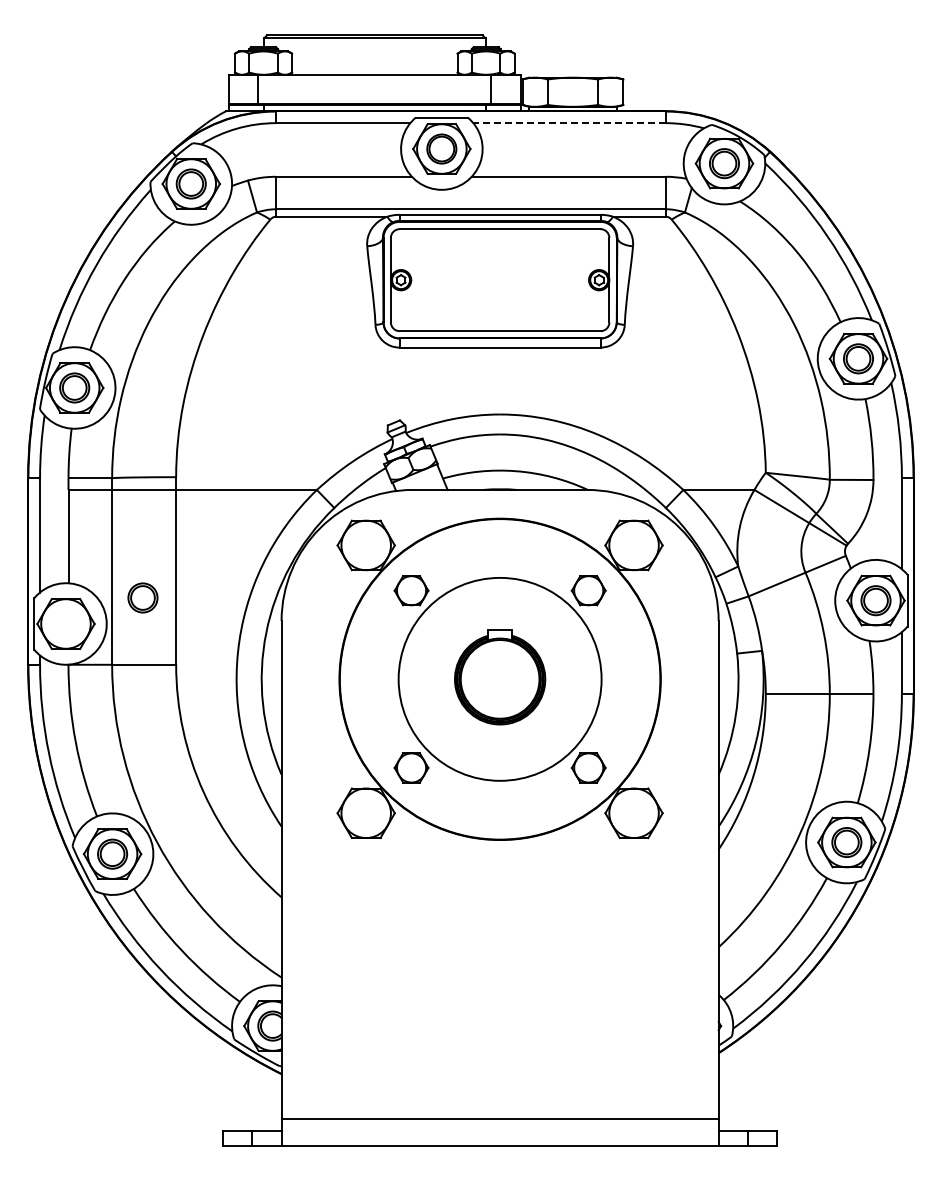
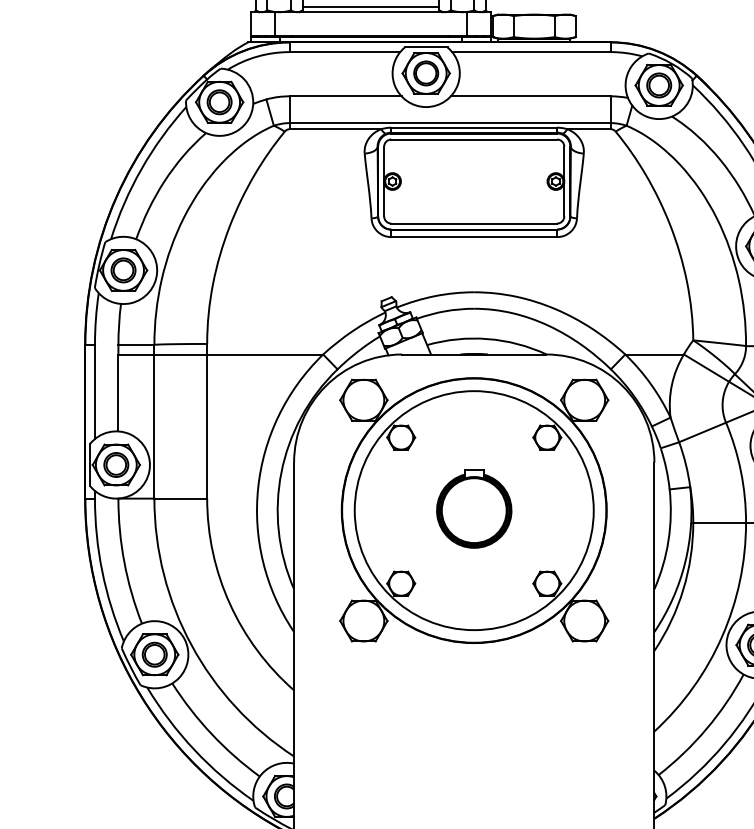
line: (374, 68) -> (370, 7), added
line: (569, 123) -> (531, 52), dashed -> solid
part: (142, 597) -> (115, 464), moved
circle: (500, 679) -> (474, 510), size x1.43

